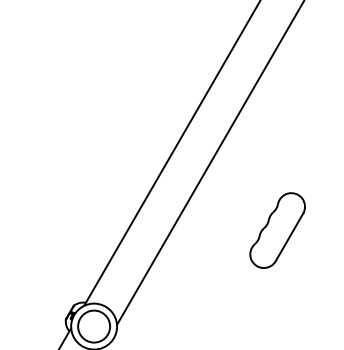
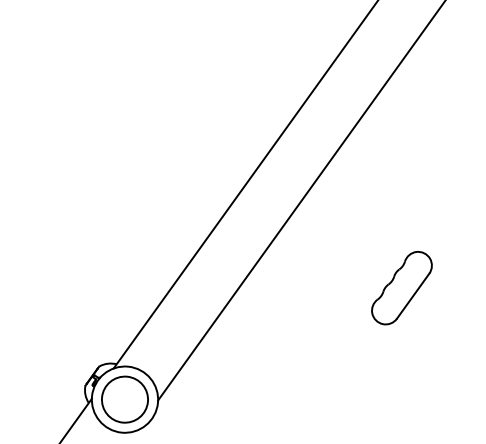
part: (277, 230) -> (401, 288), size x0.7

